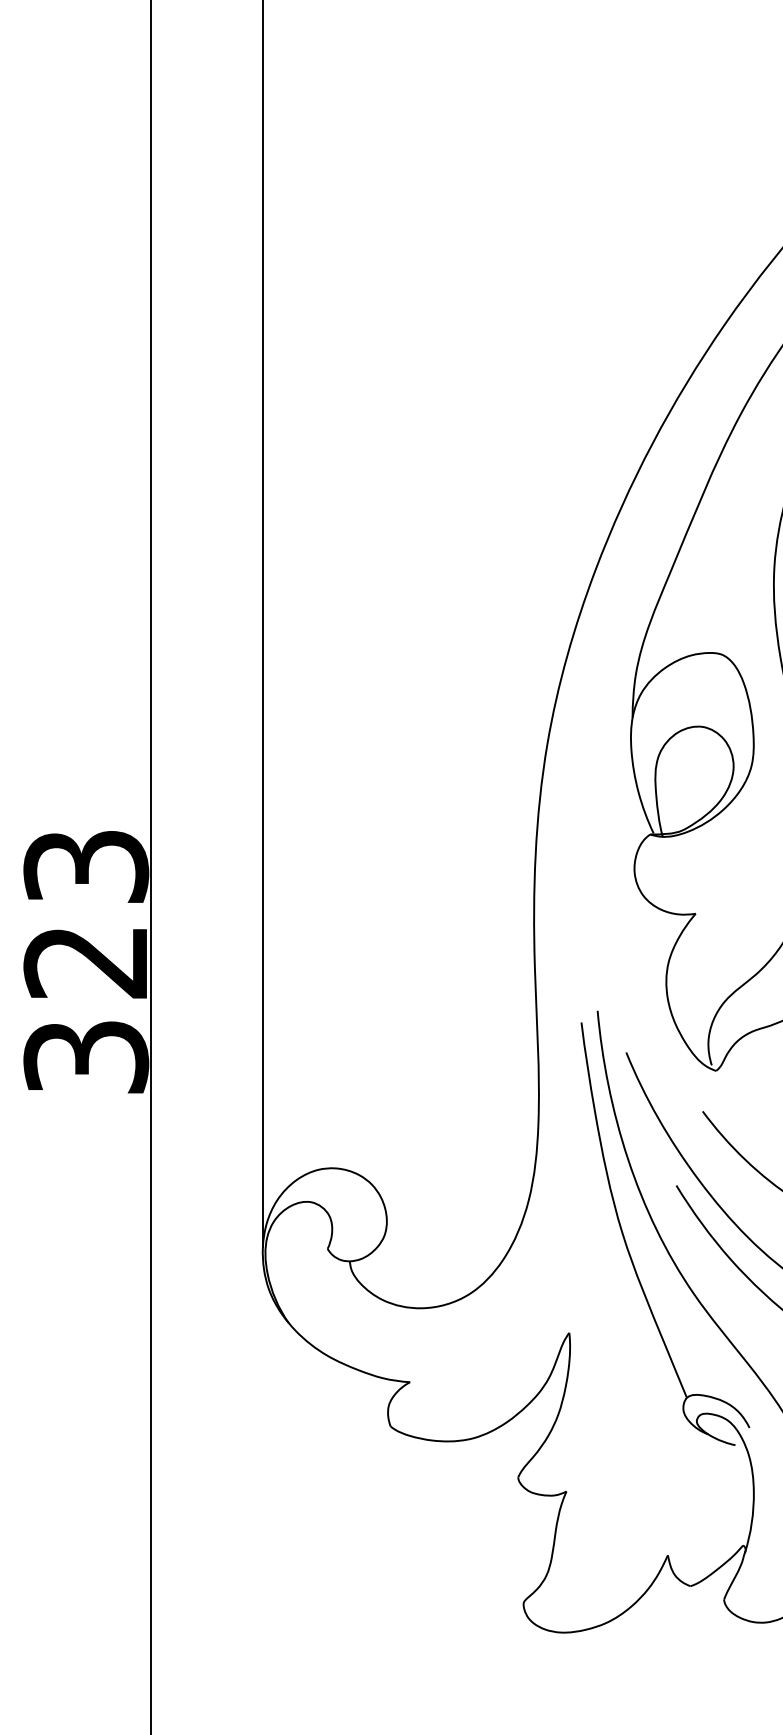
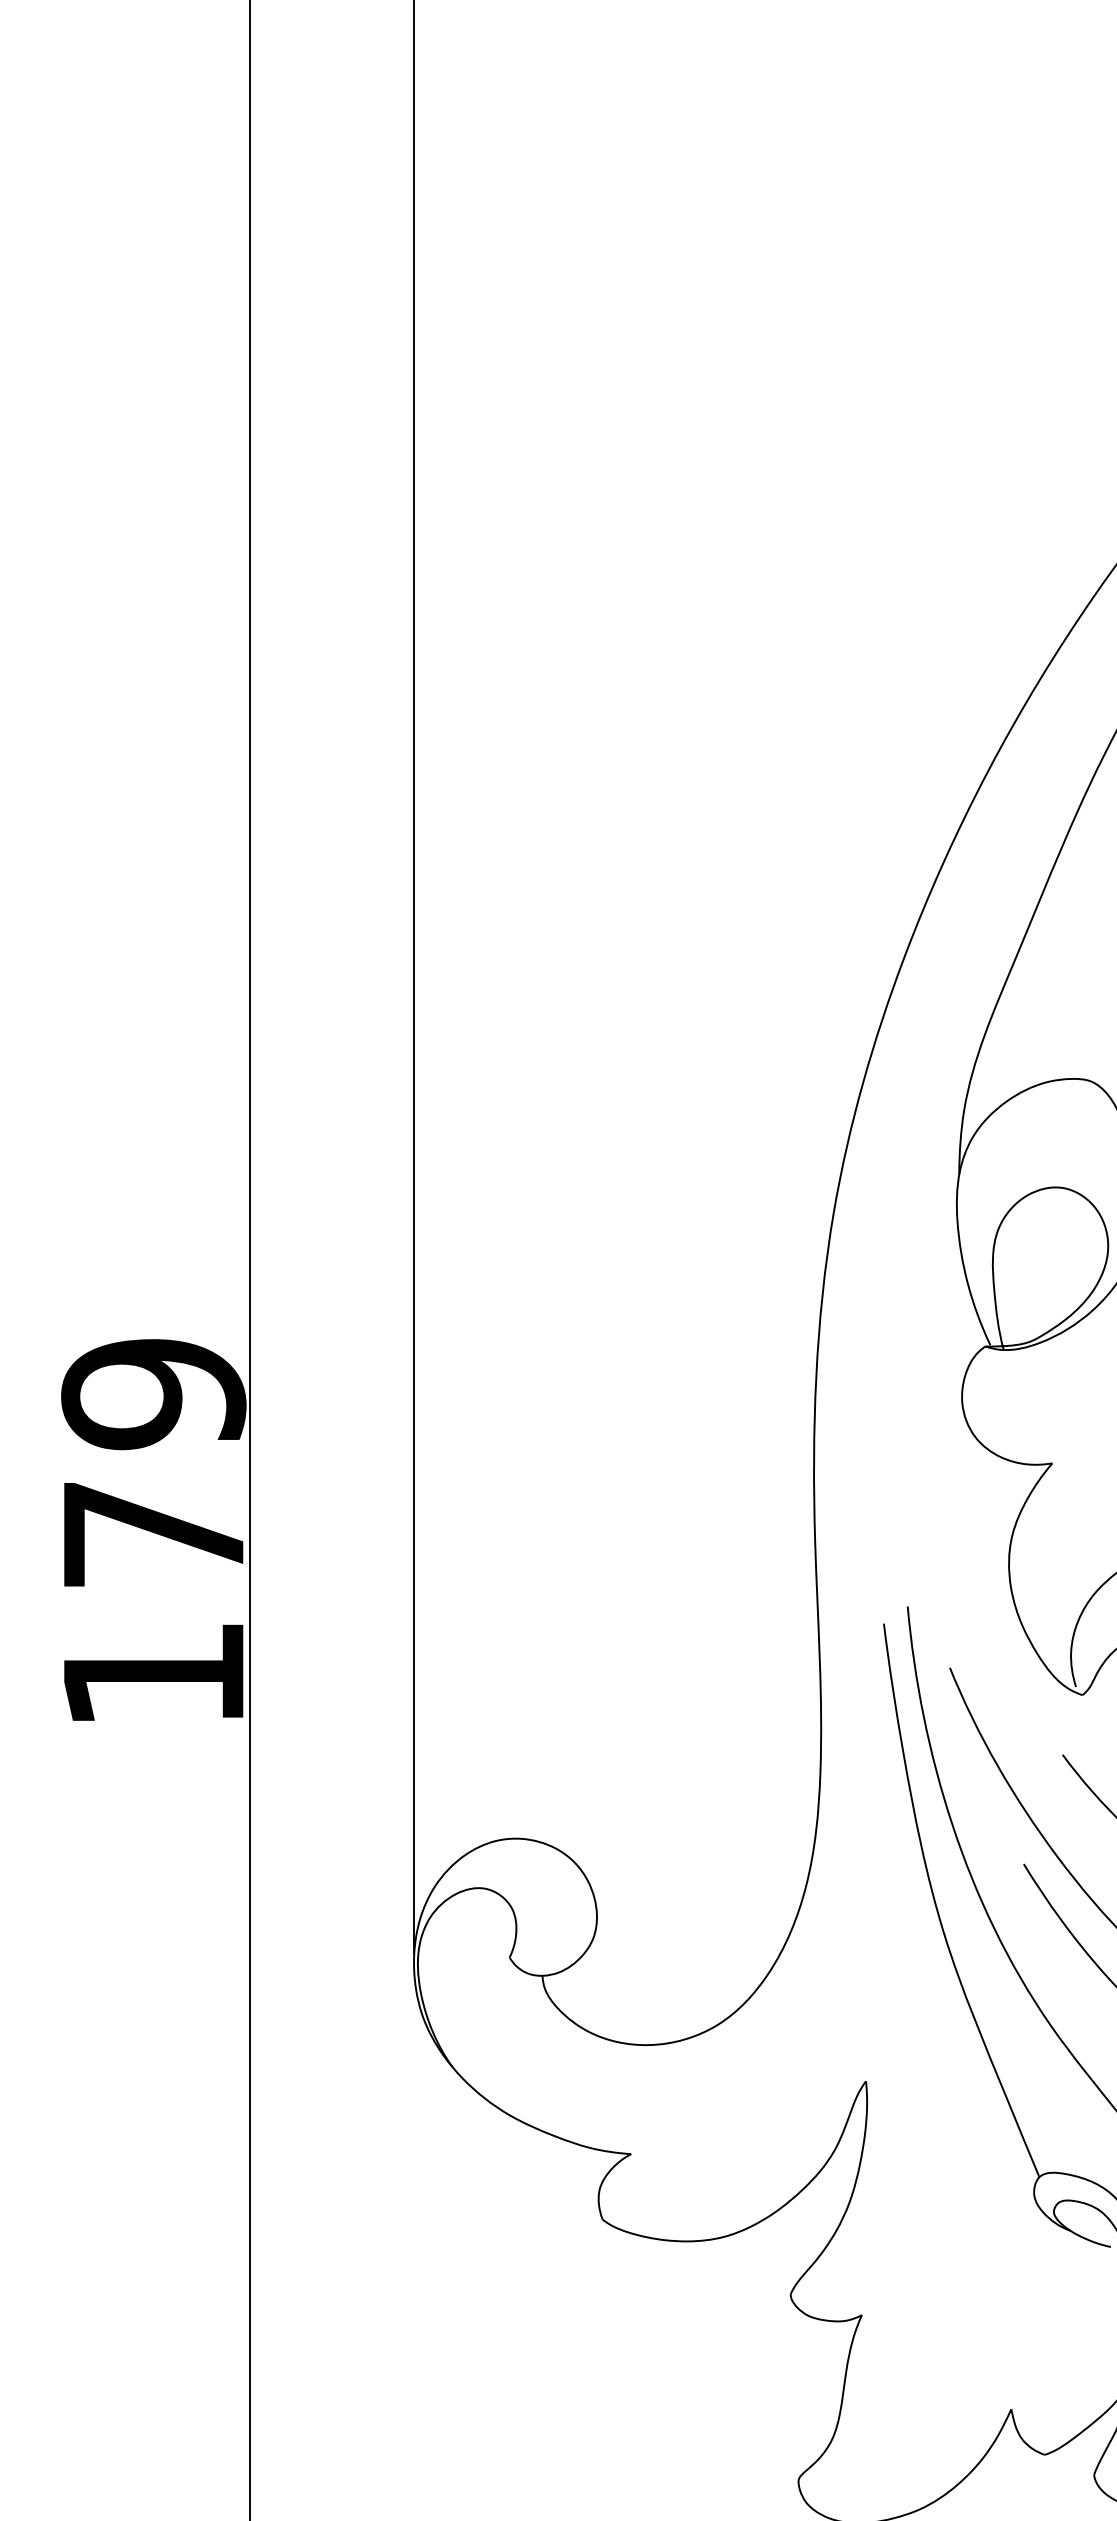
text: (86, 961) -> (154, 1533), 323 -> 179

